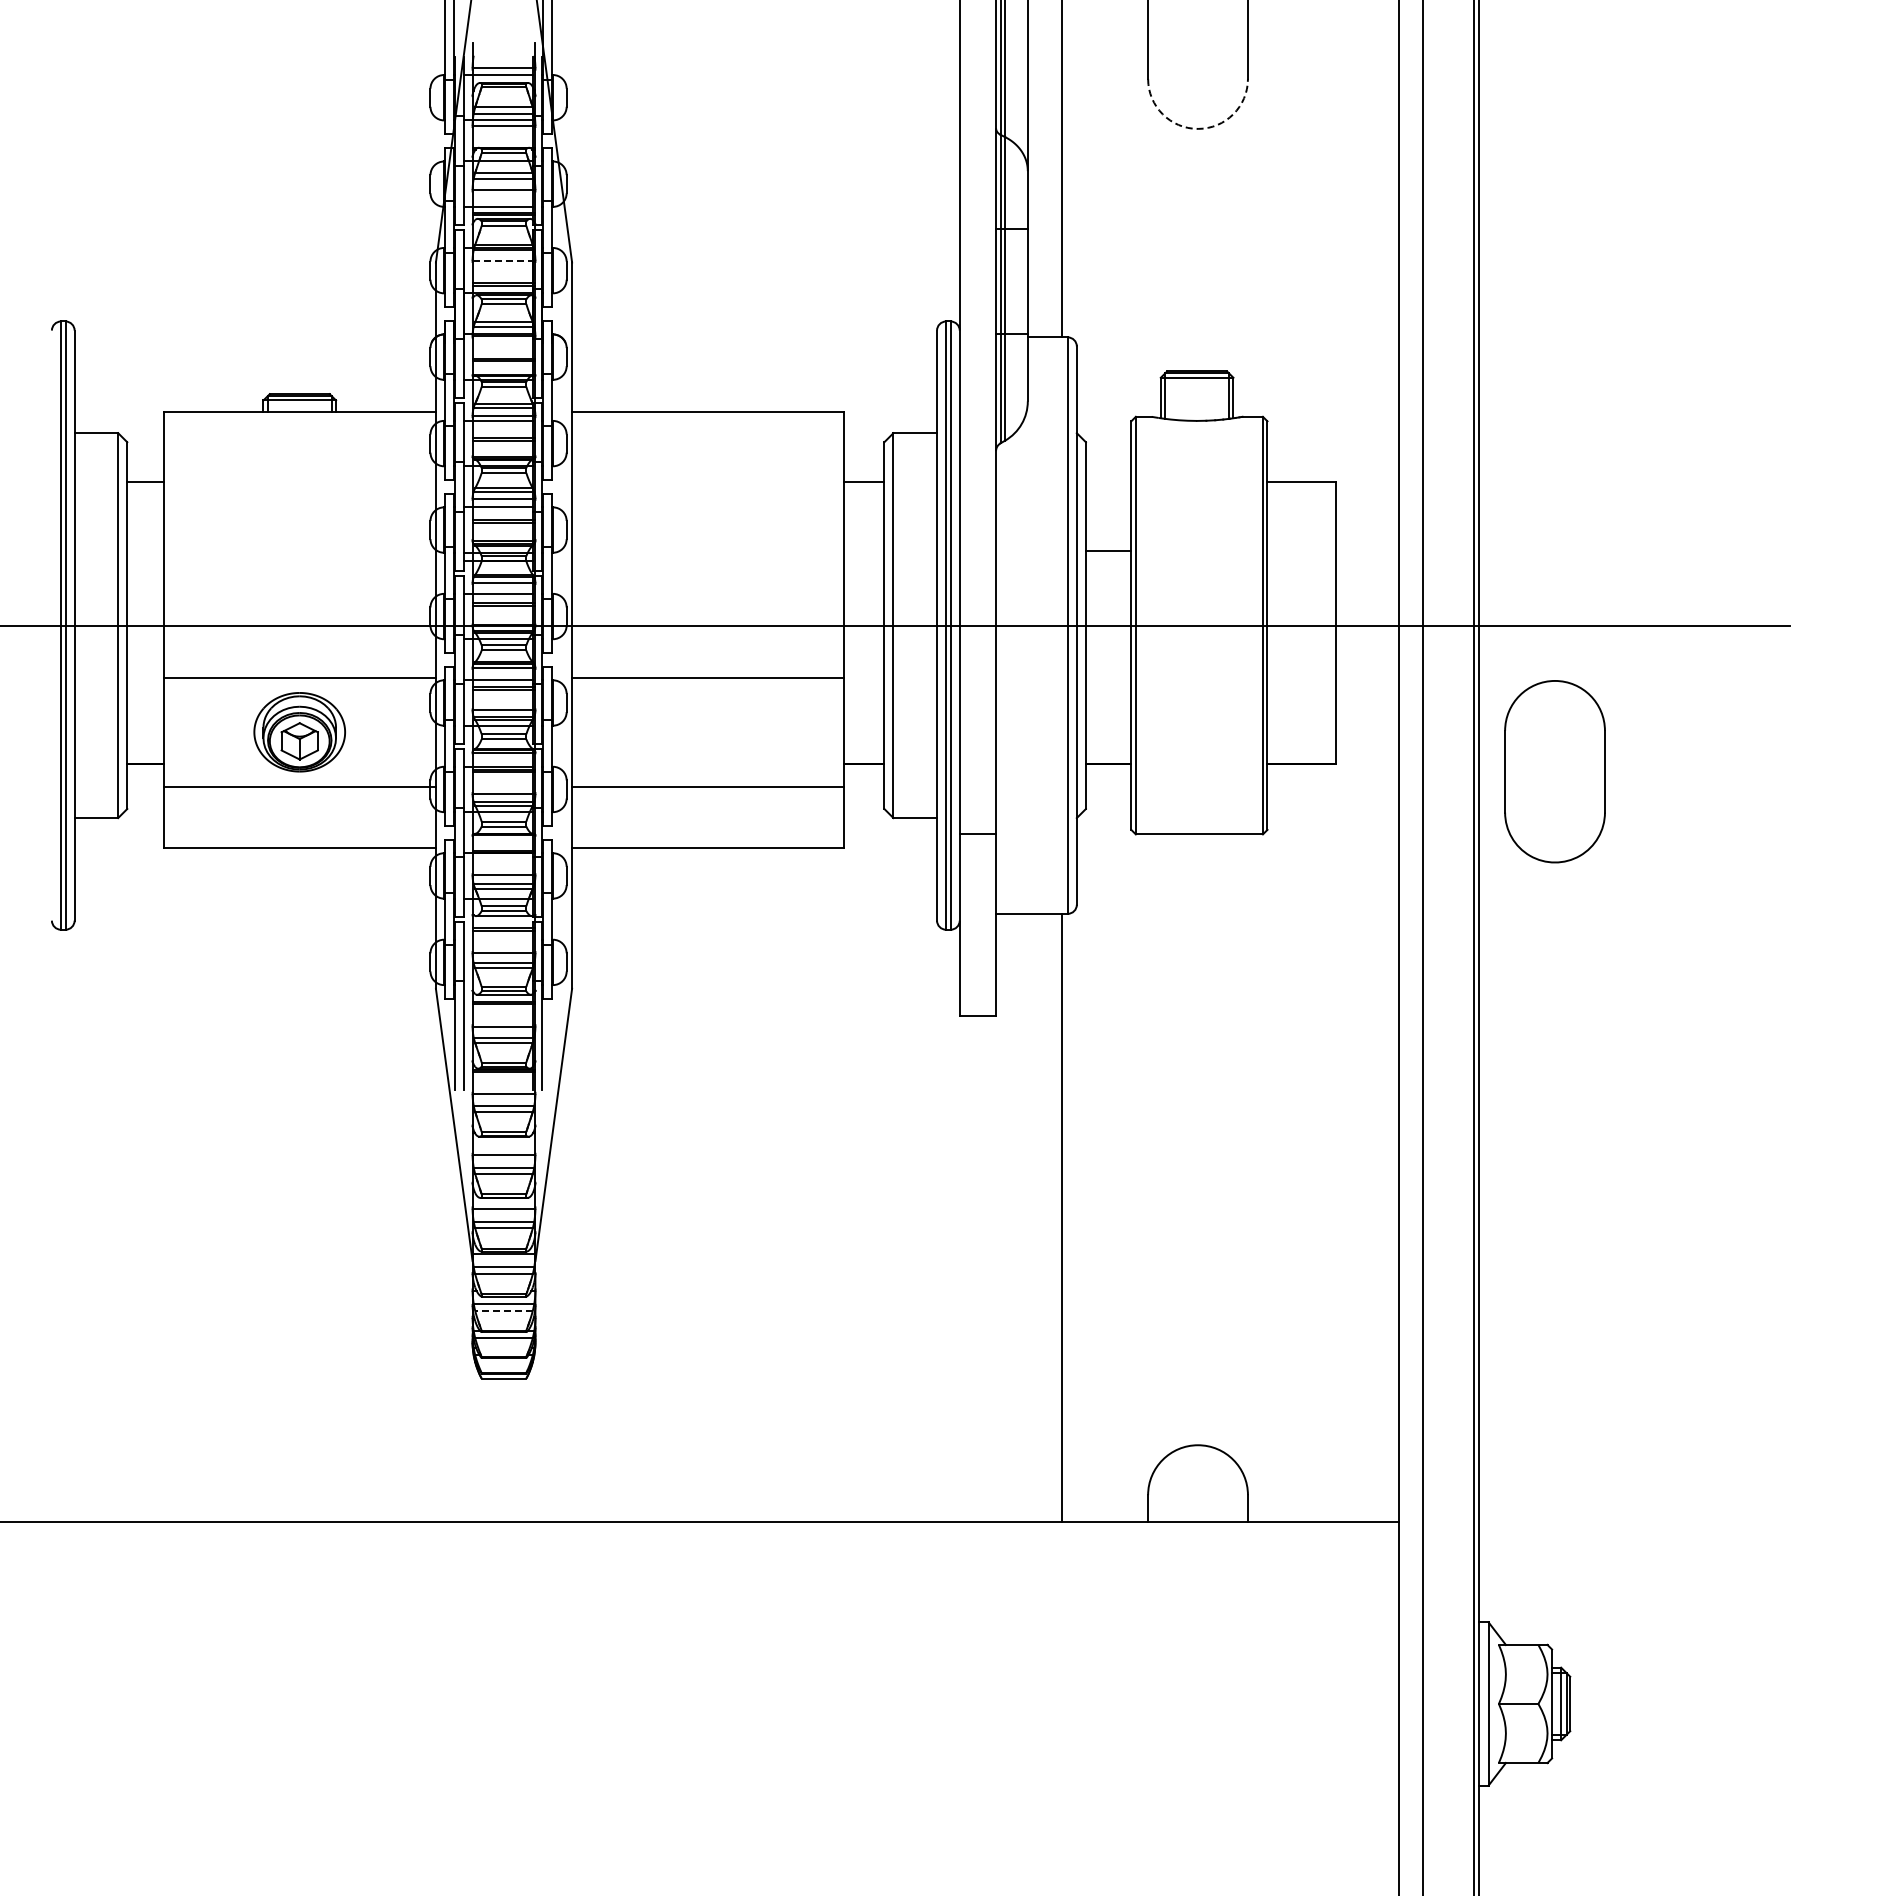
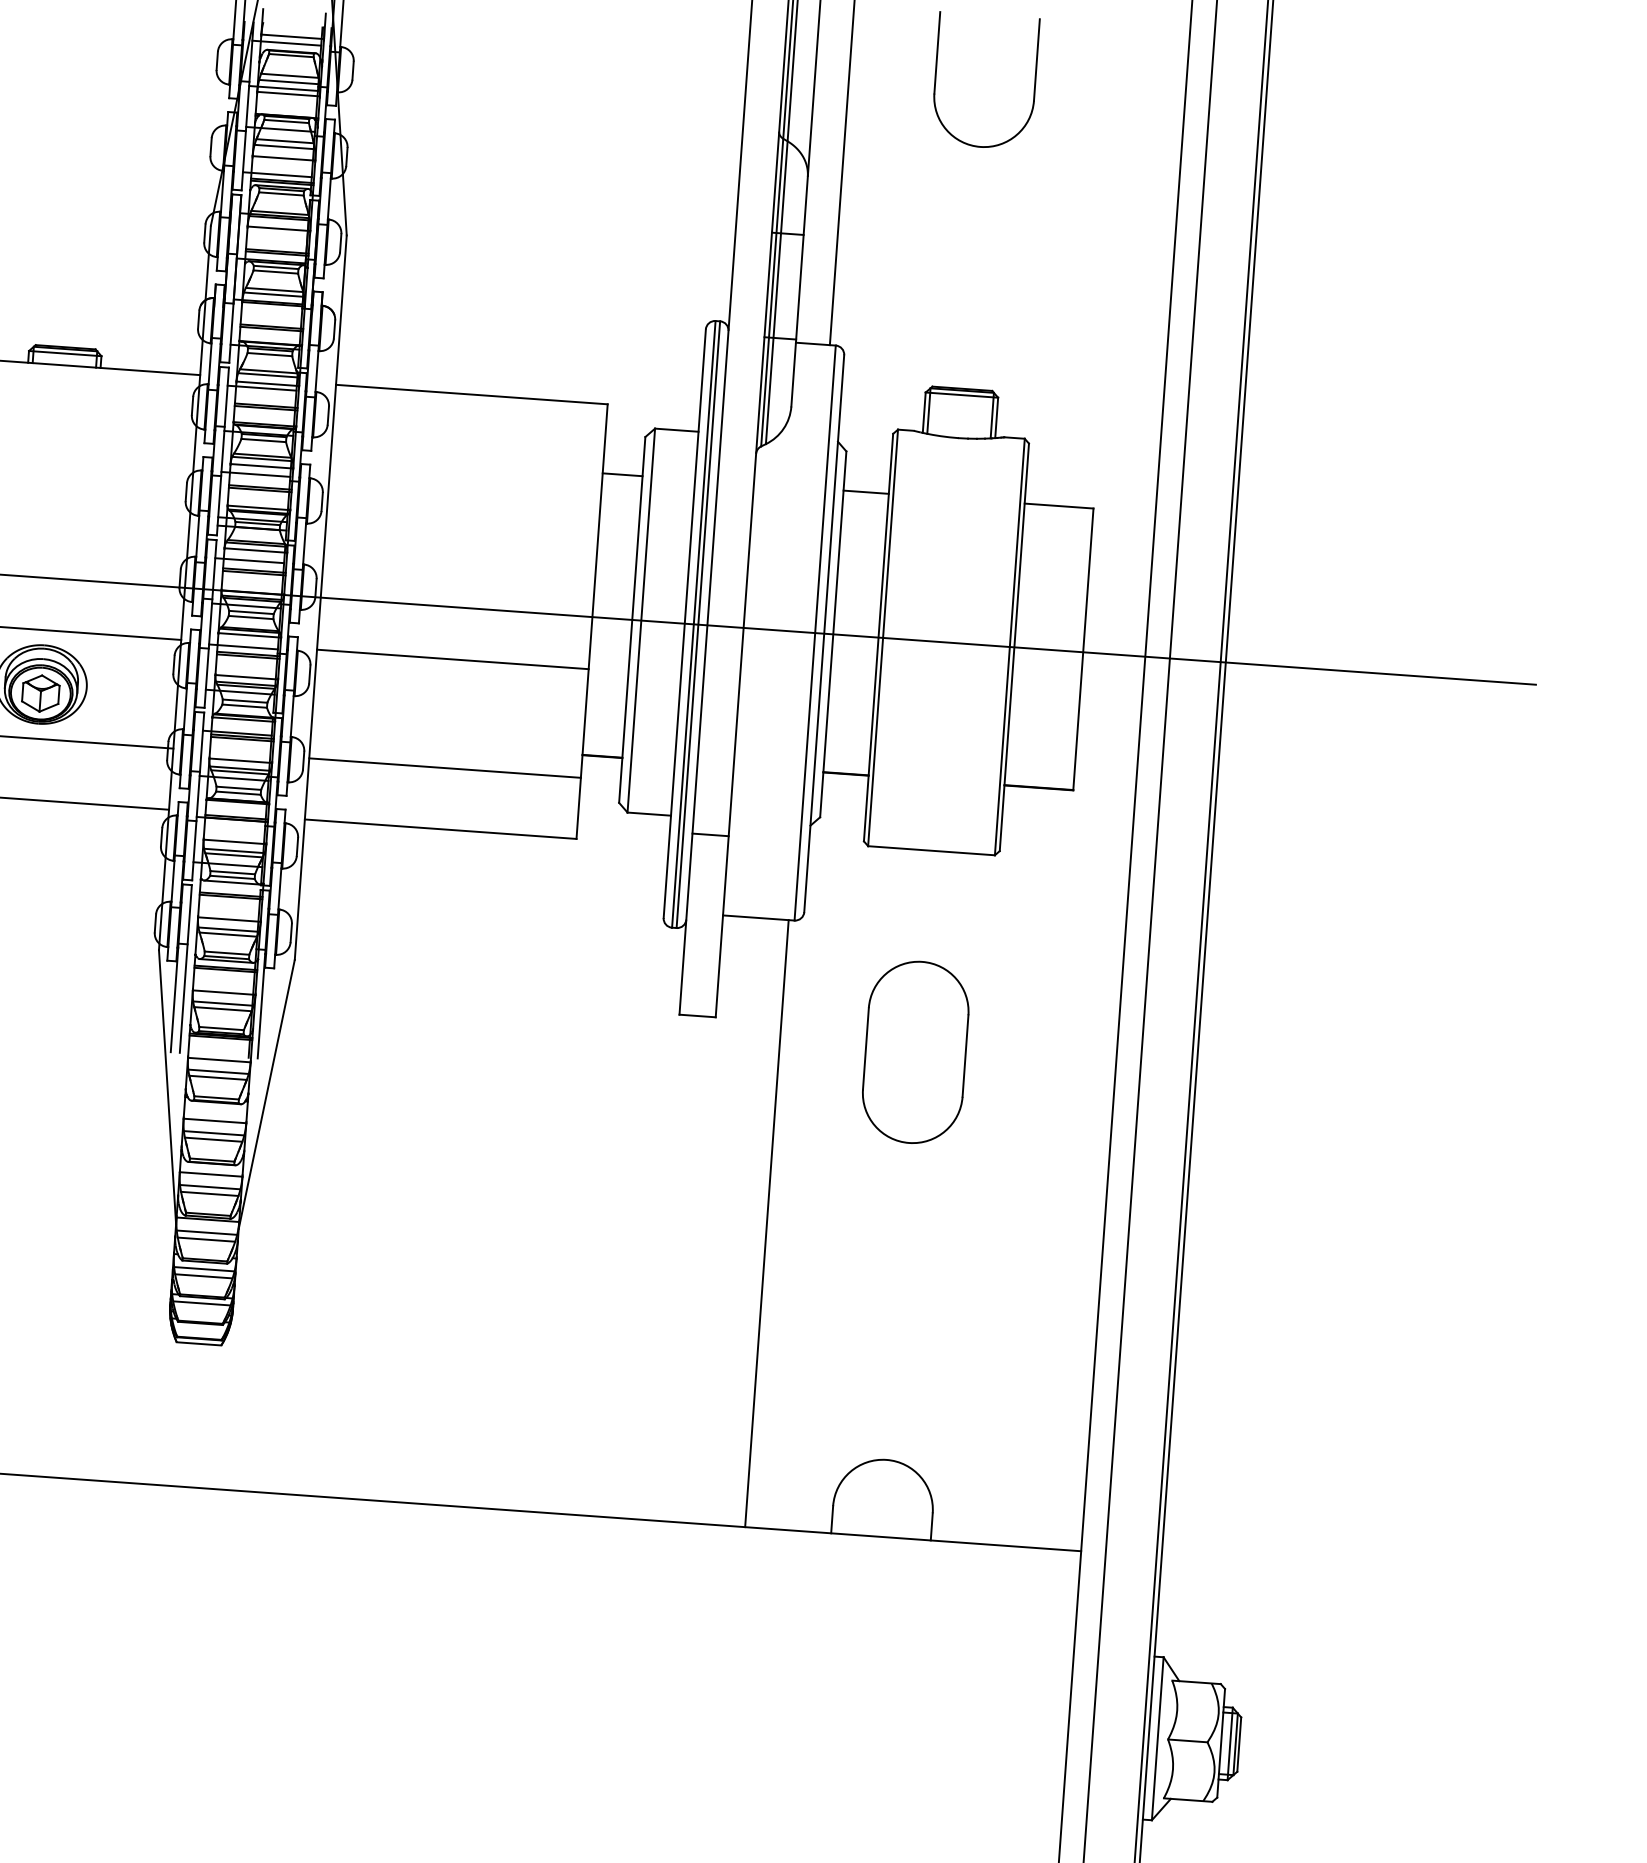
arc: (1198, 128) -> (981, 146), dashed -> solid
line: (503, 260) -> (278, 228), dashed -> solid
line: (1108, 550) -> (866, 492), moved
part: (1554, 771) -> (915, 1052), moved
line: (504, 1310) -> (204, 1275), dashed -> solid

